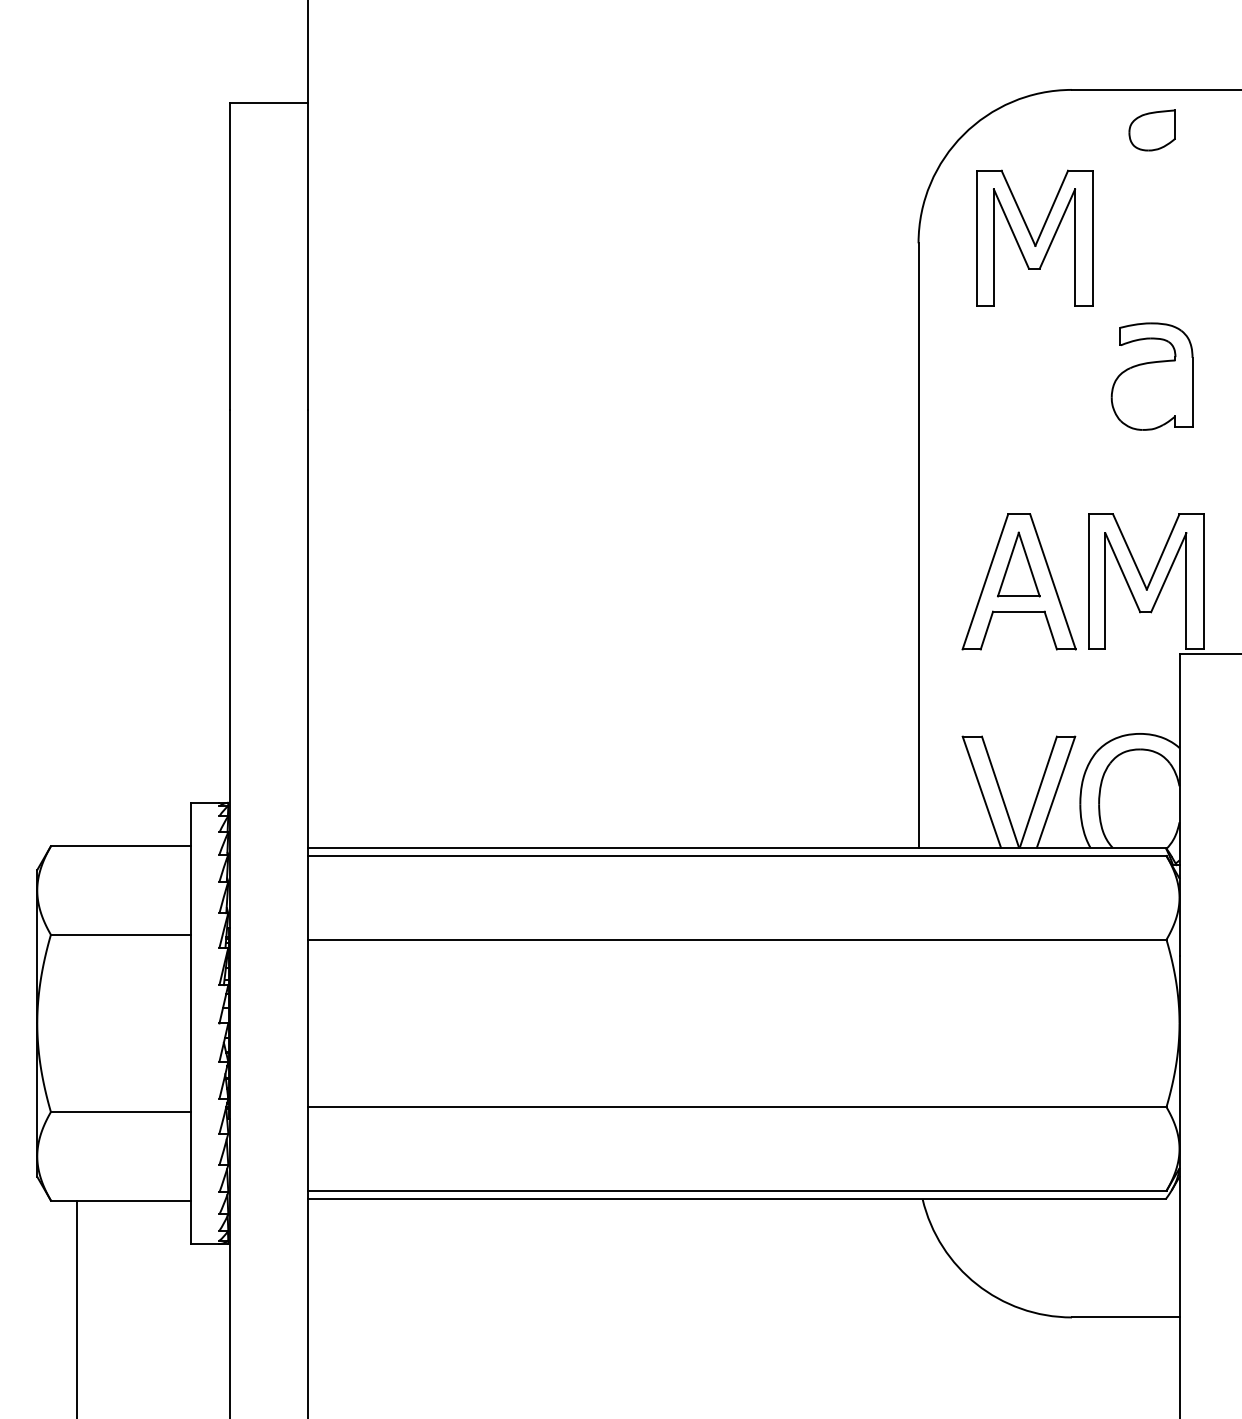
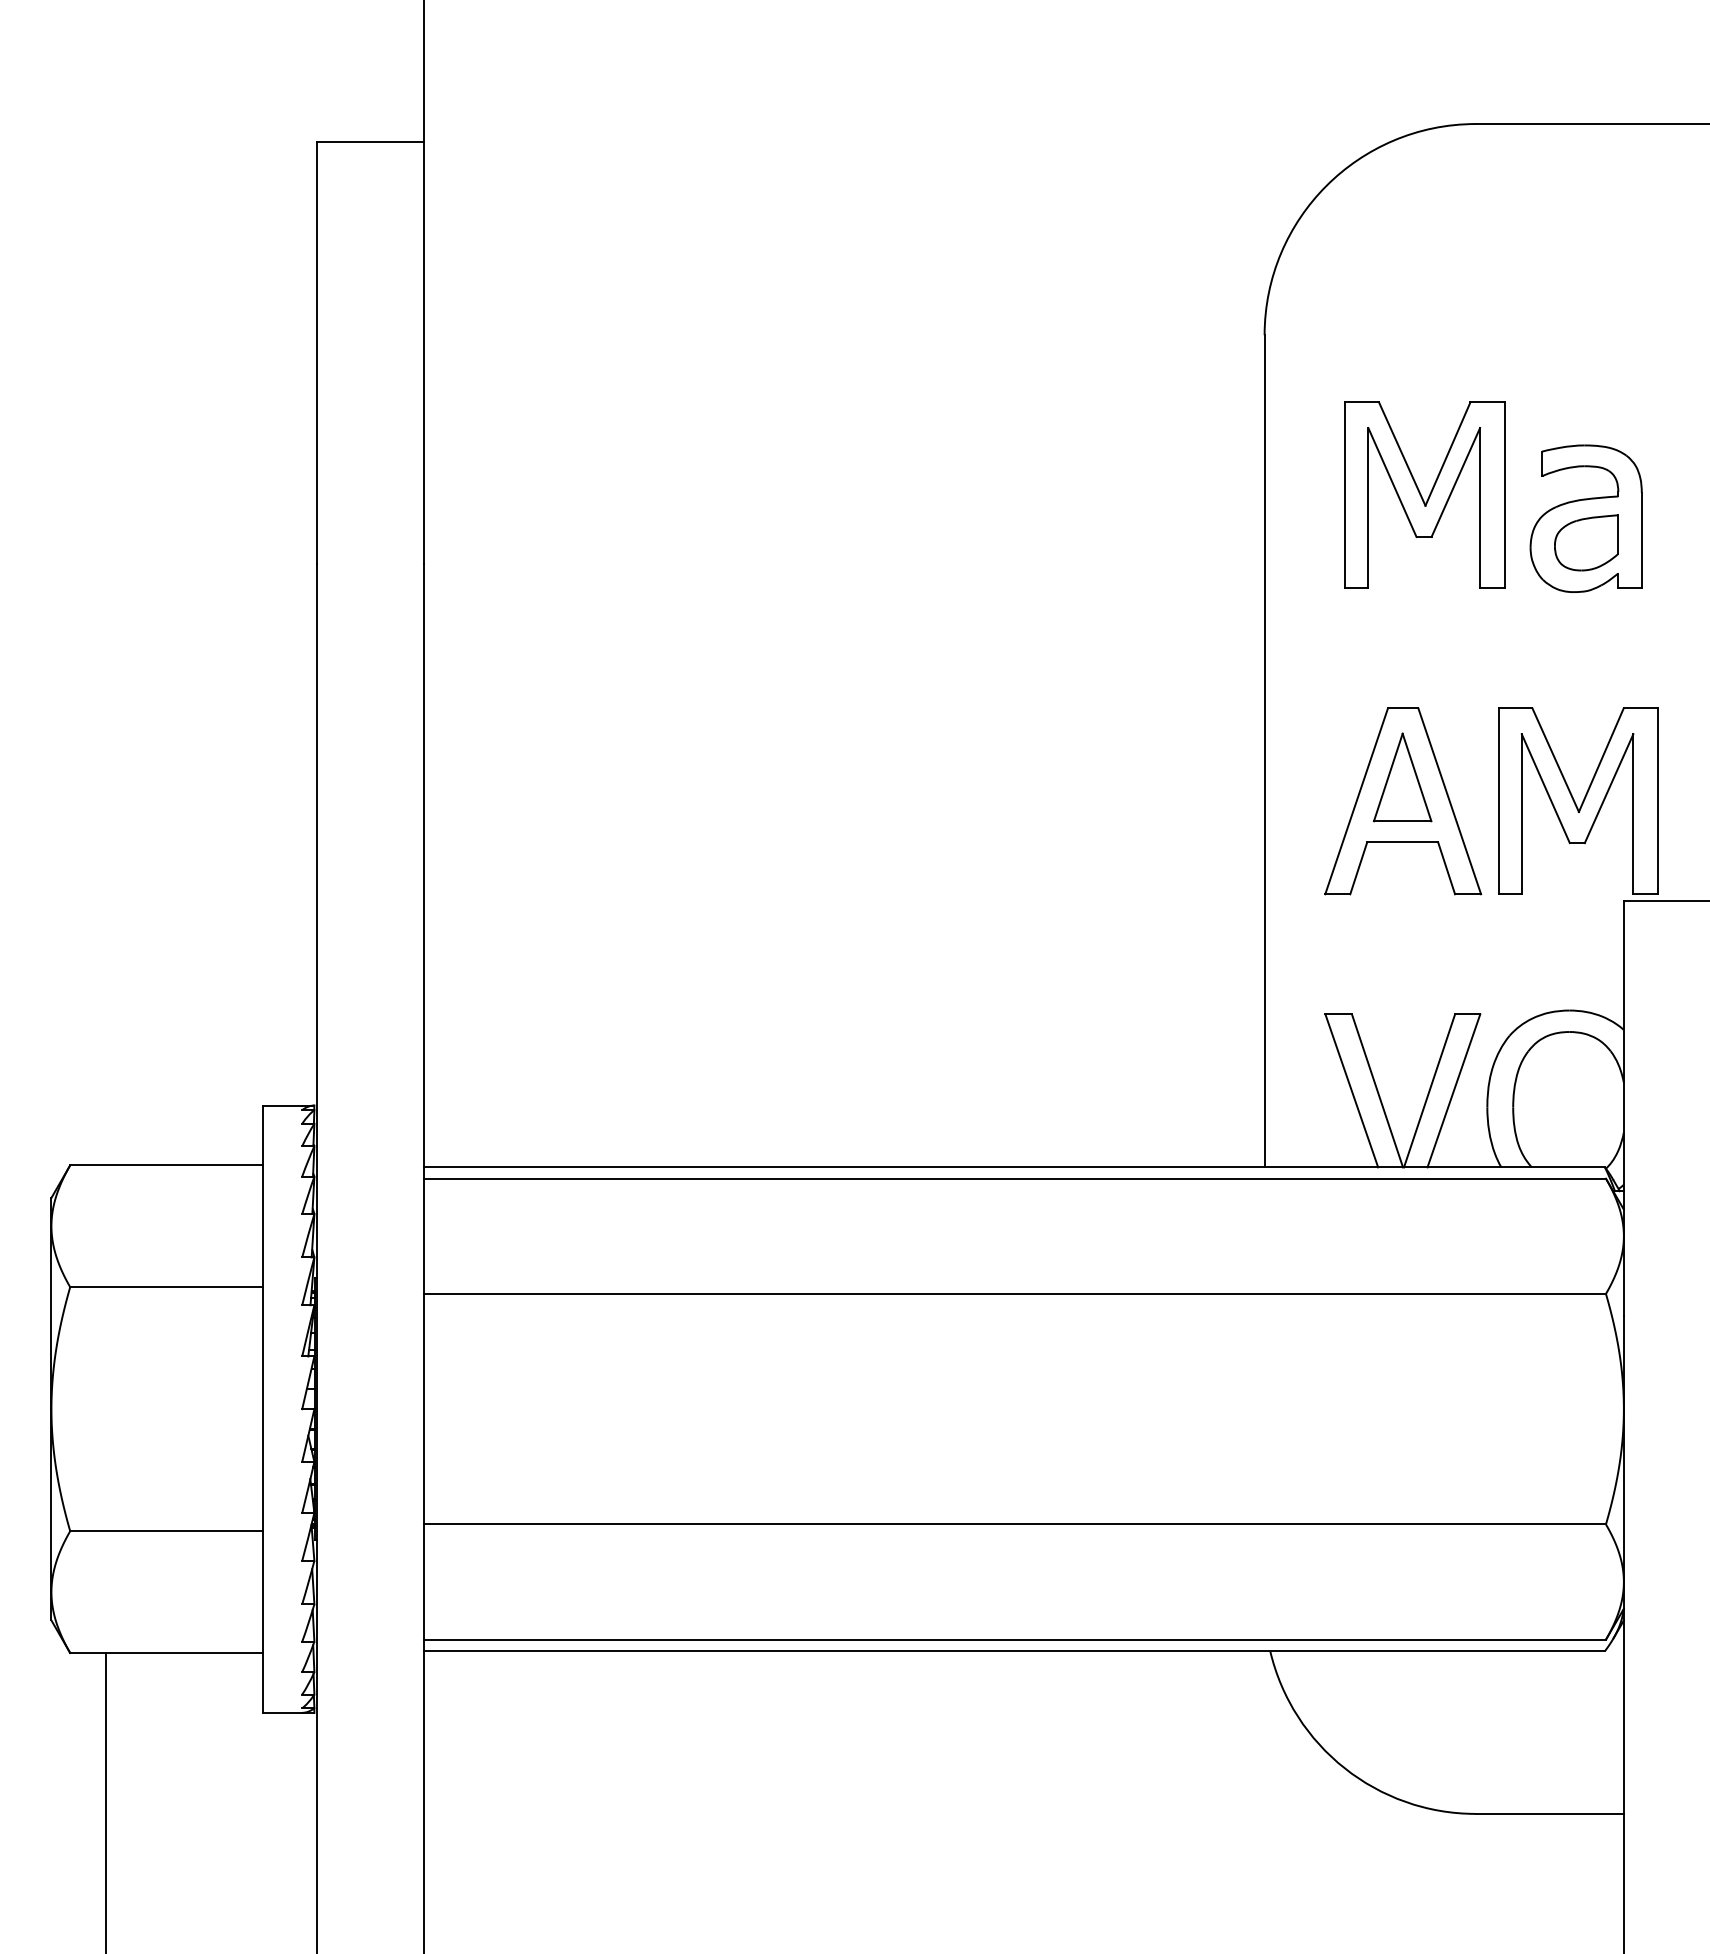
part: (1152, 130) -> (1586, 542), moved
part: (1034, 237) -> (1424, 494), moved

